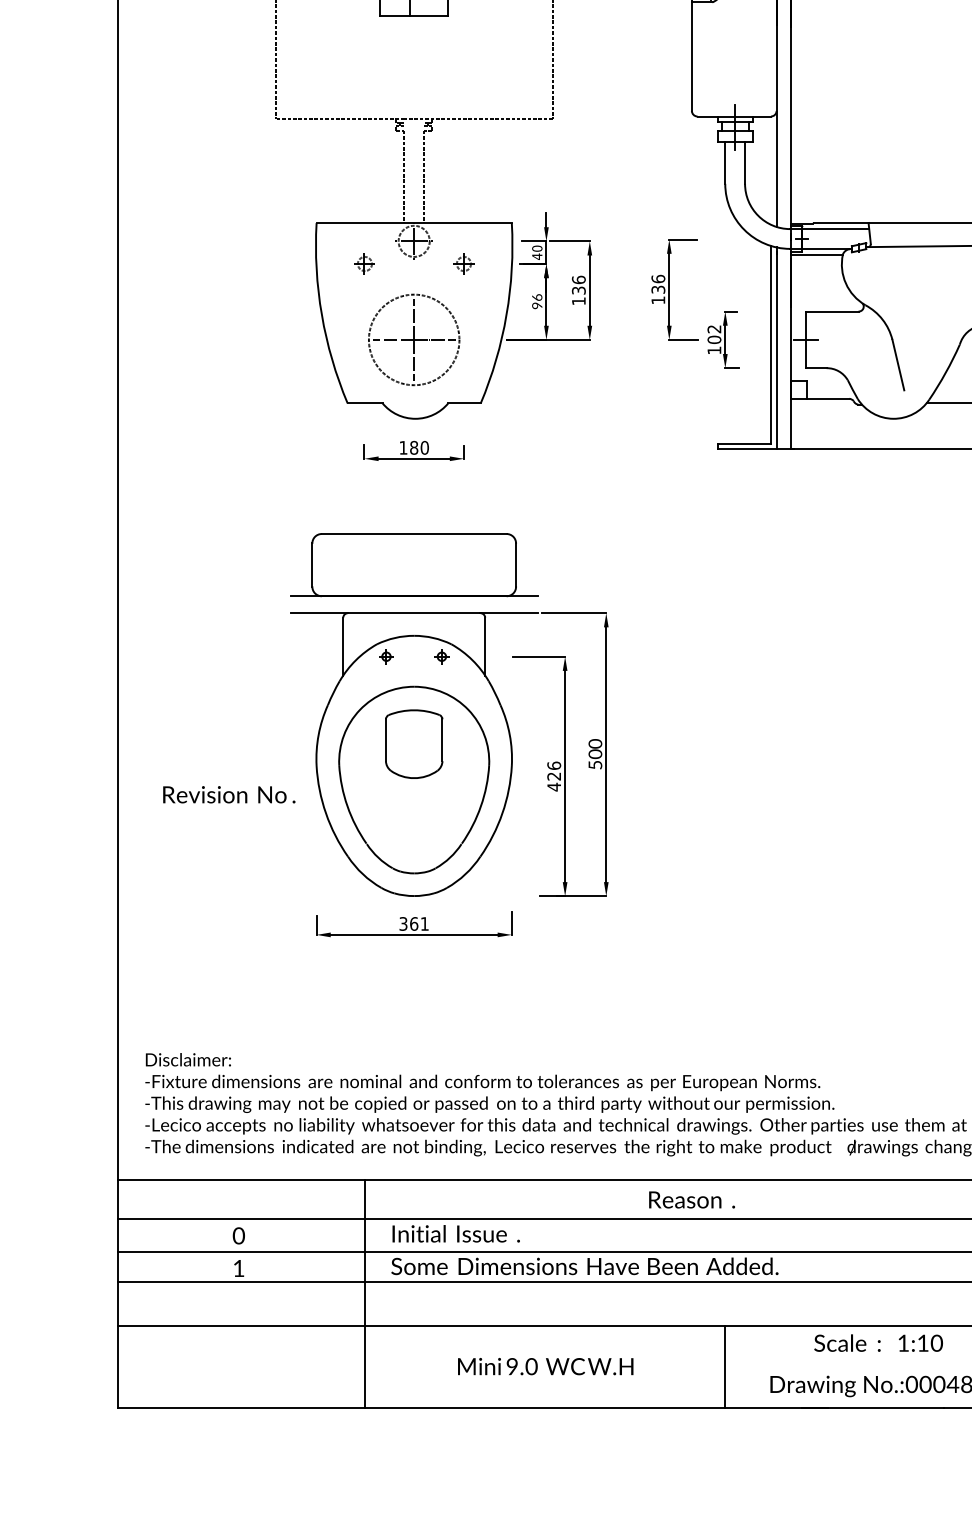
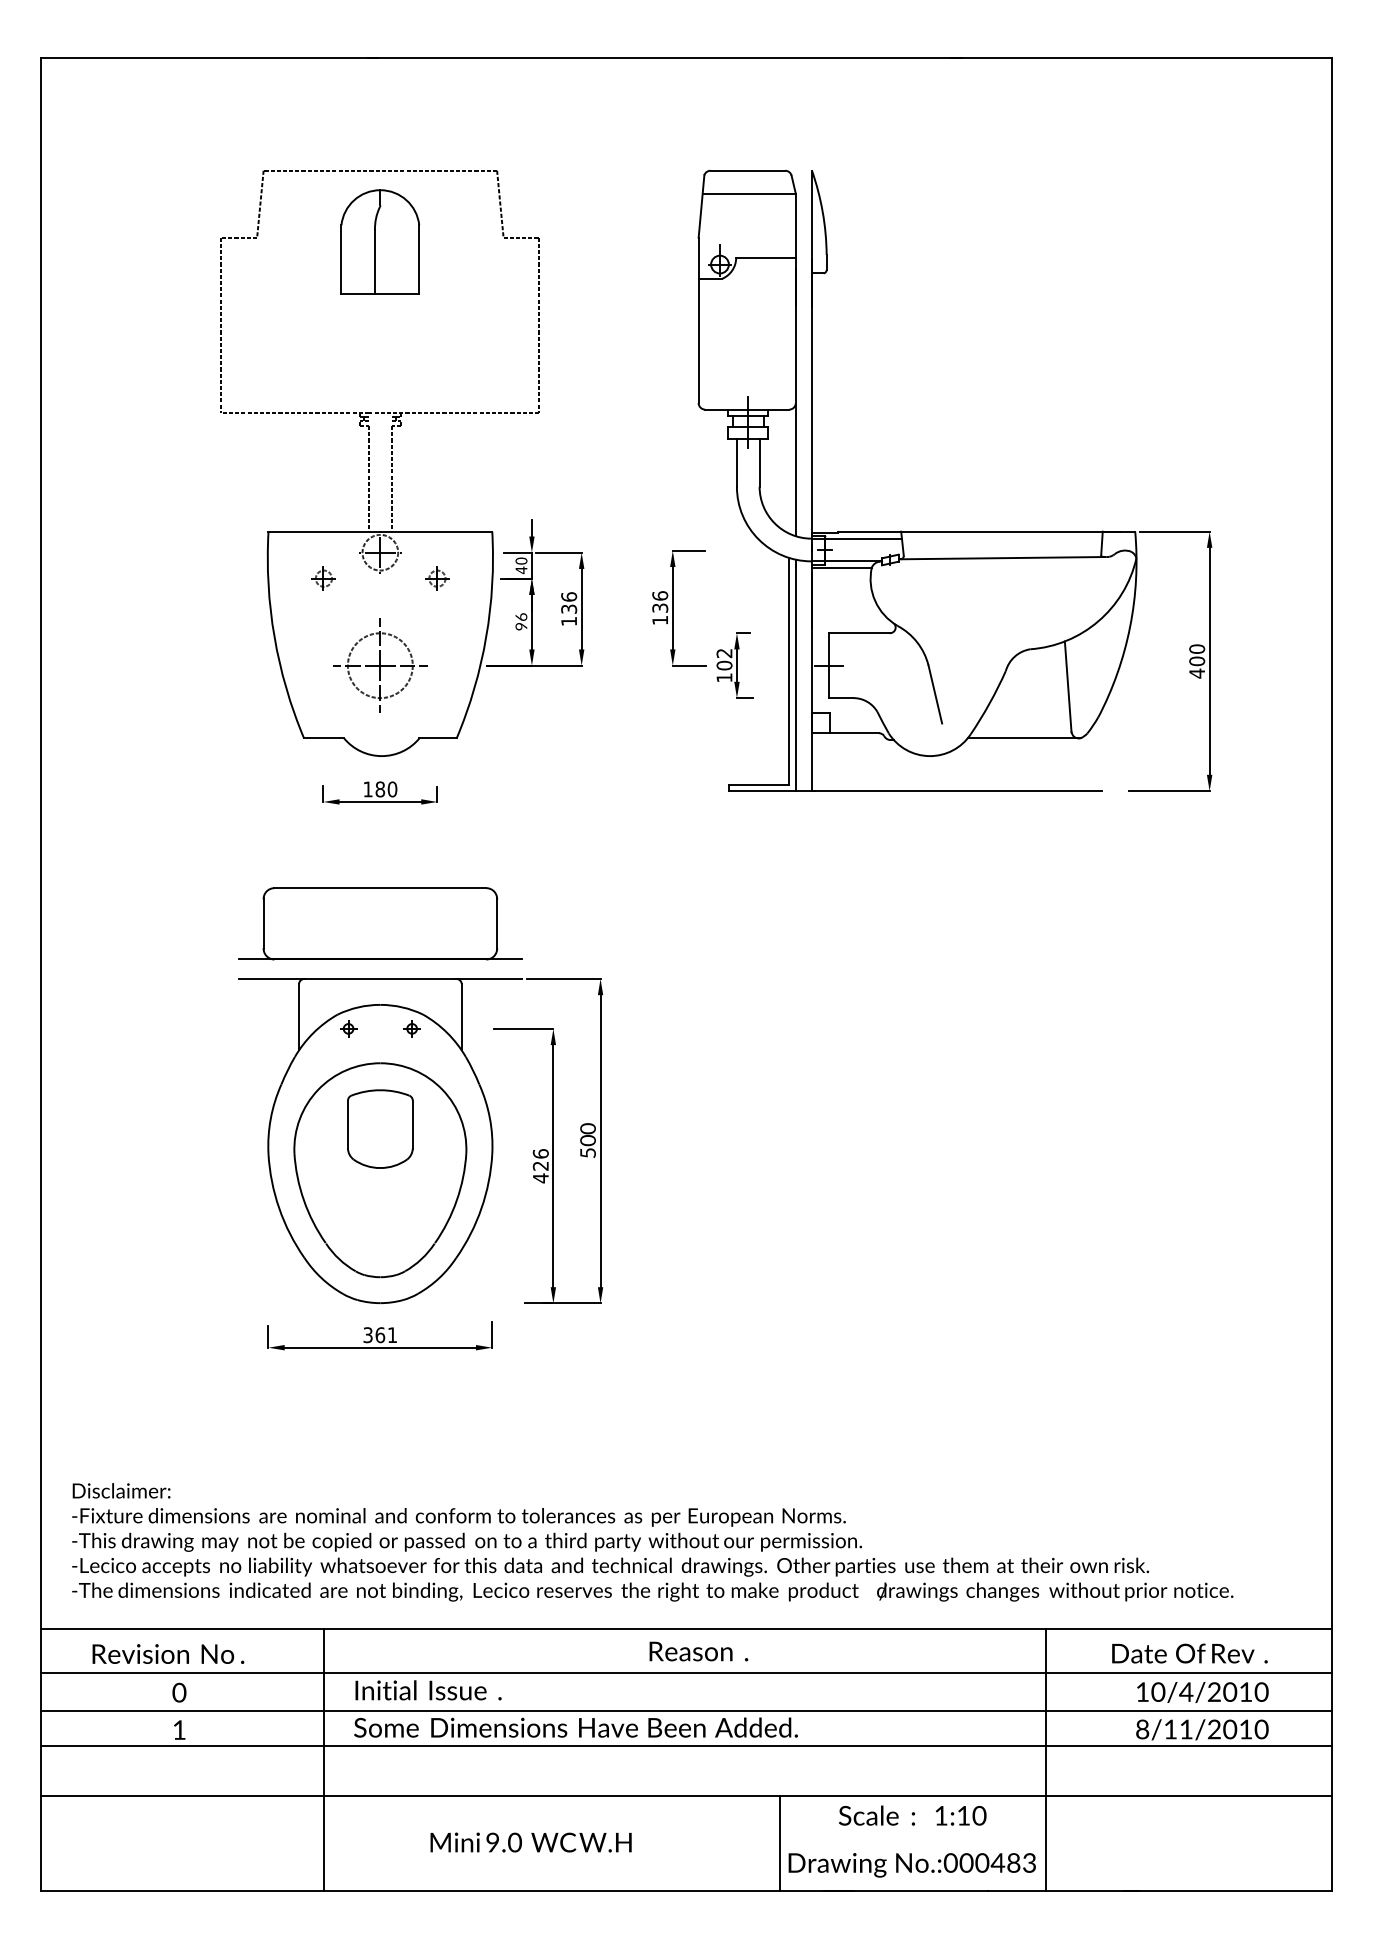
circle: (413, 339) -> (379, 665), size x0.62
text: (229, 794) -> (168, 1653), moved
line: (724, 1367) -> (780, 1843), moved

